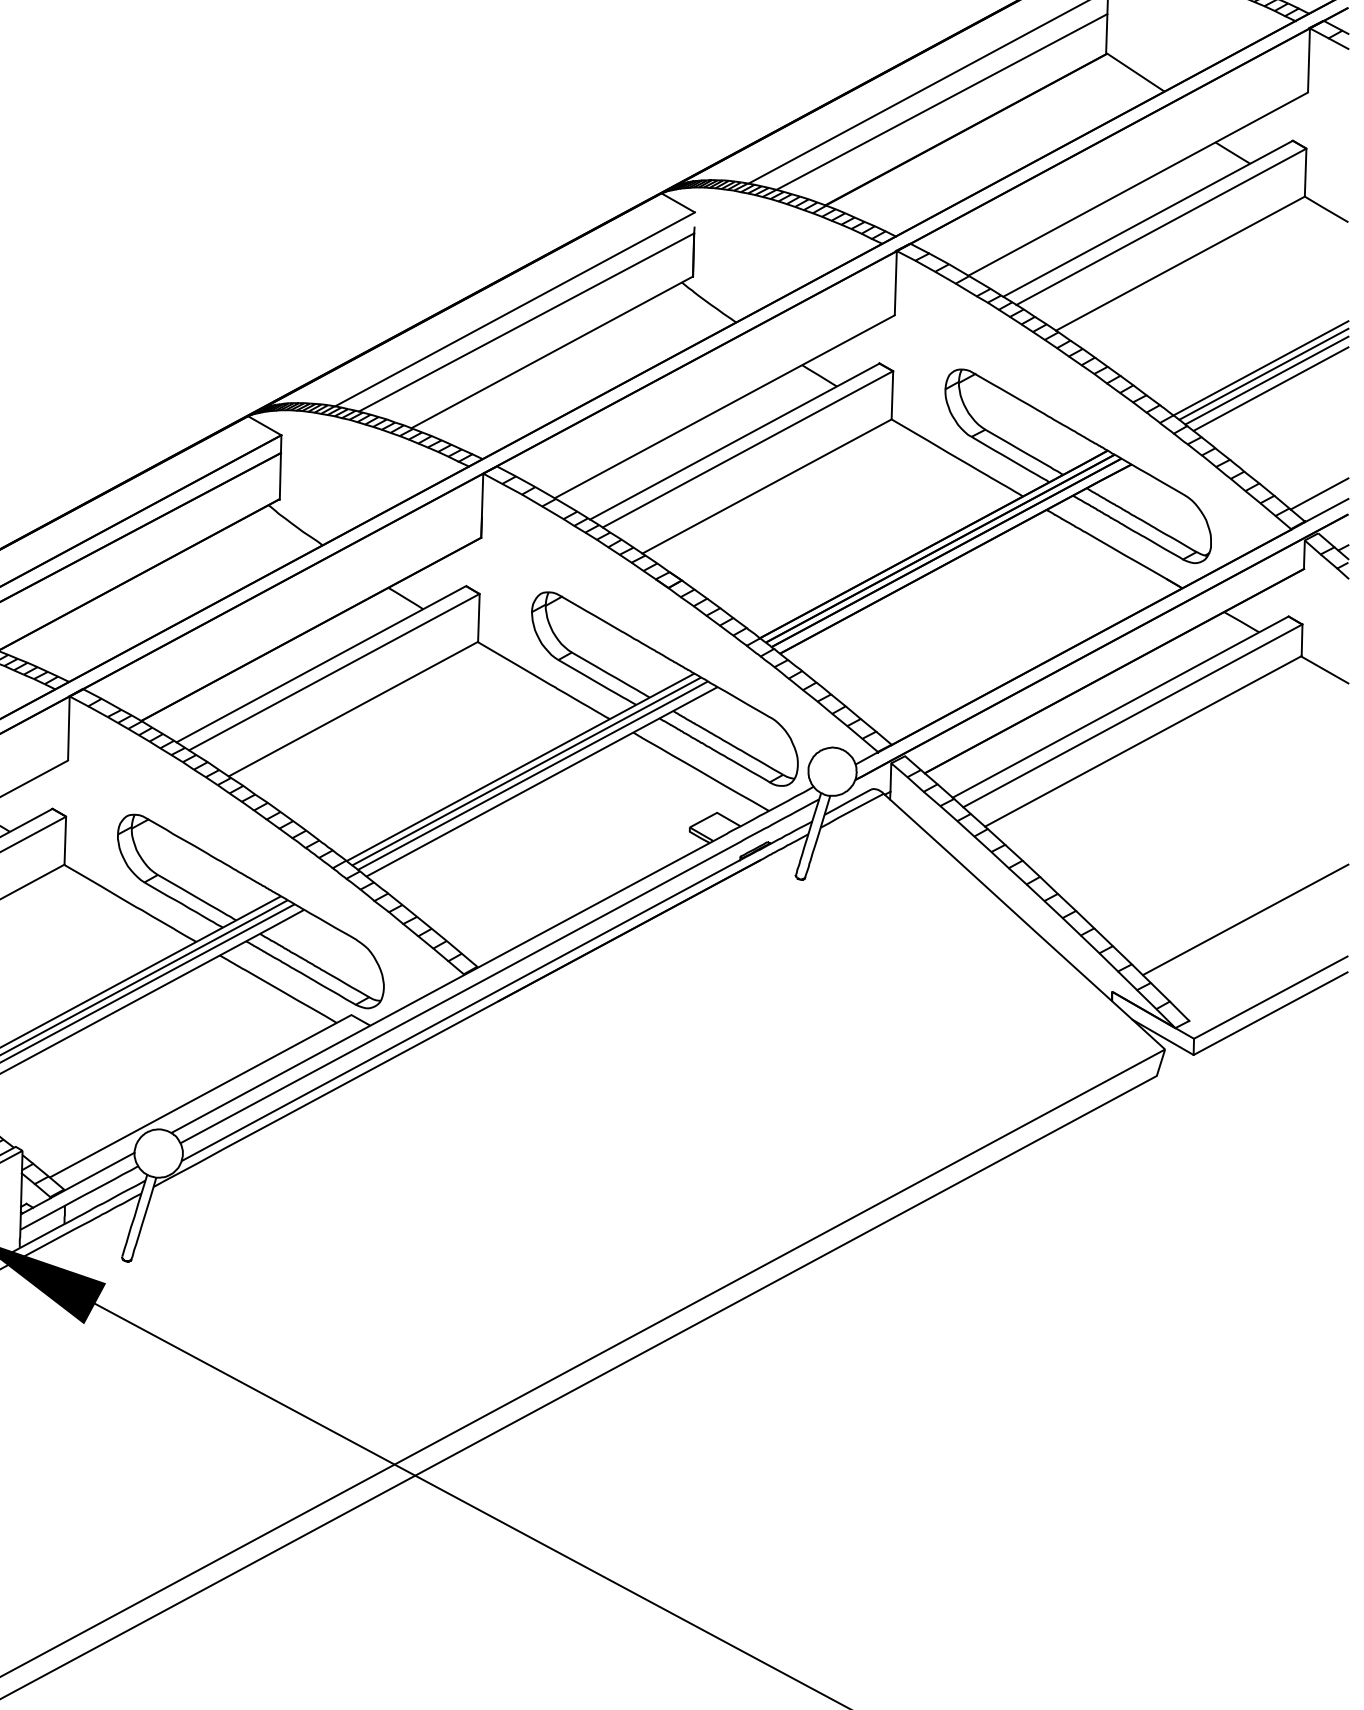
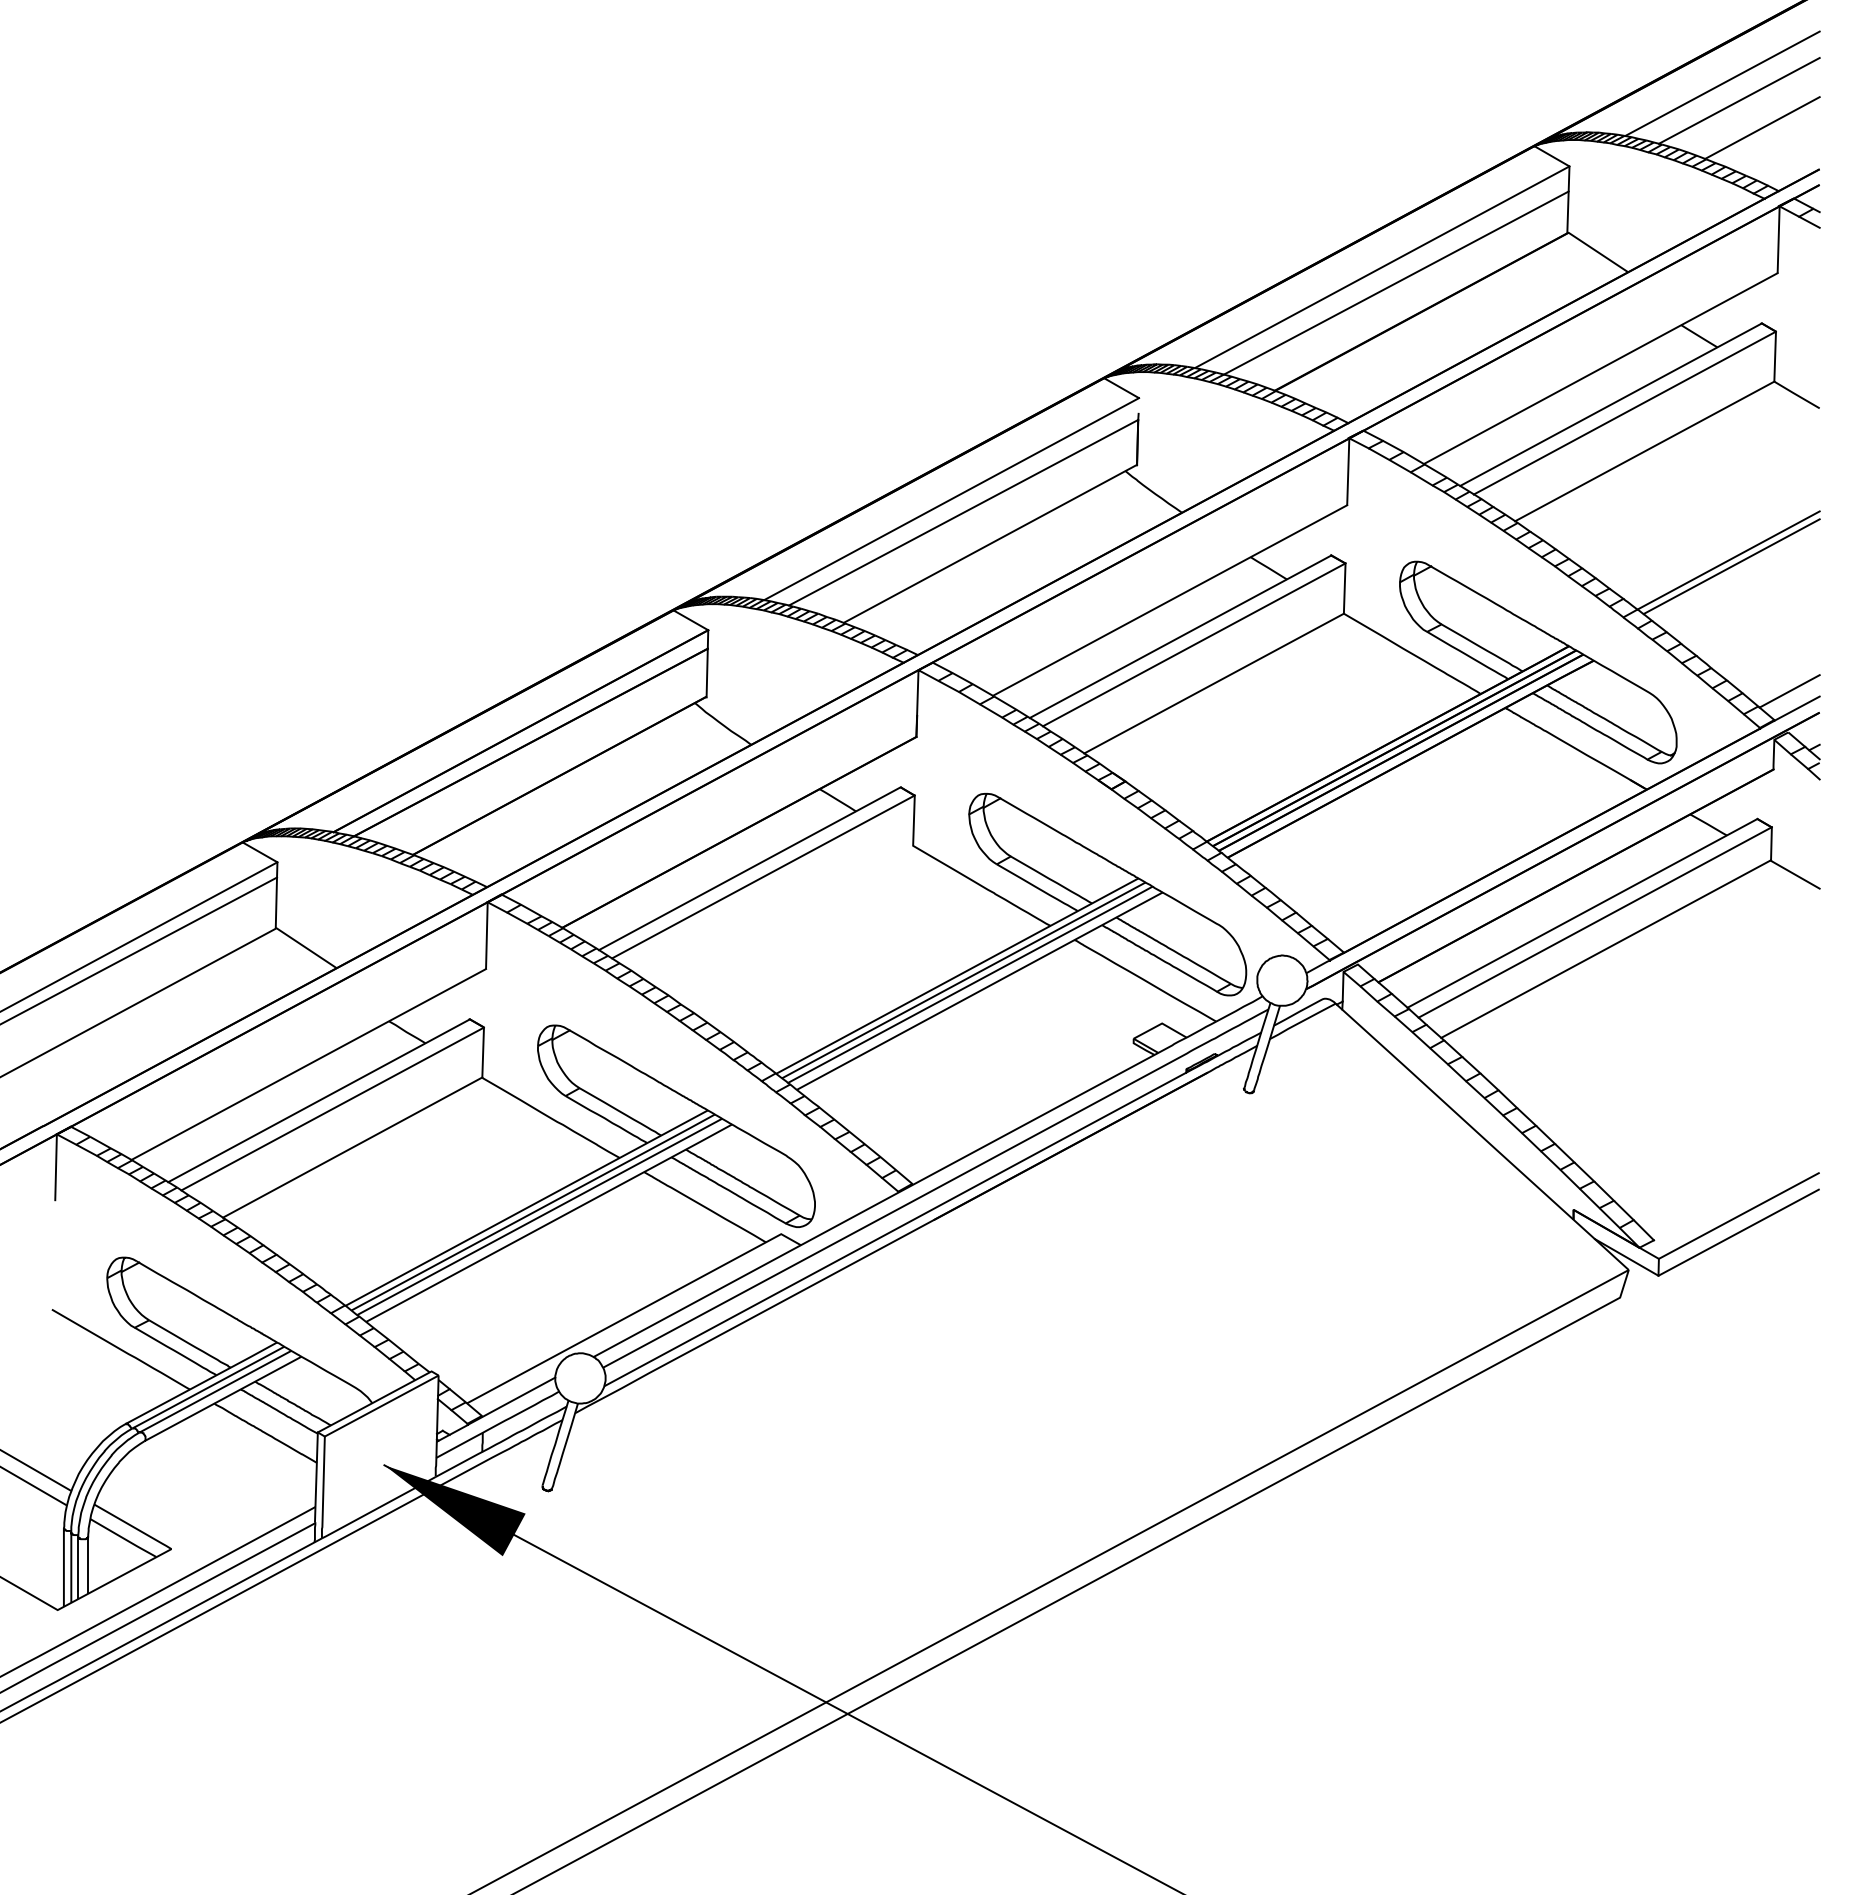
line: (1266, 380) -> (1734, 573), removed
line: (1270, 388) -> (1738, 581), removed
line: (353, 709) -> (783, 915), removed
line: (1245, 919) -> (1712, 1134), removed

